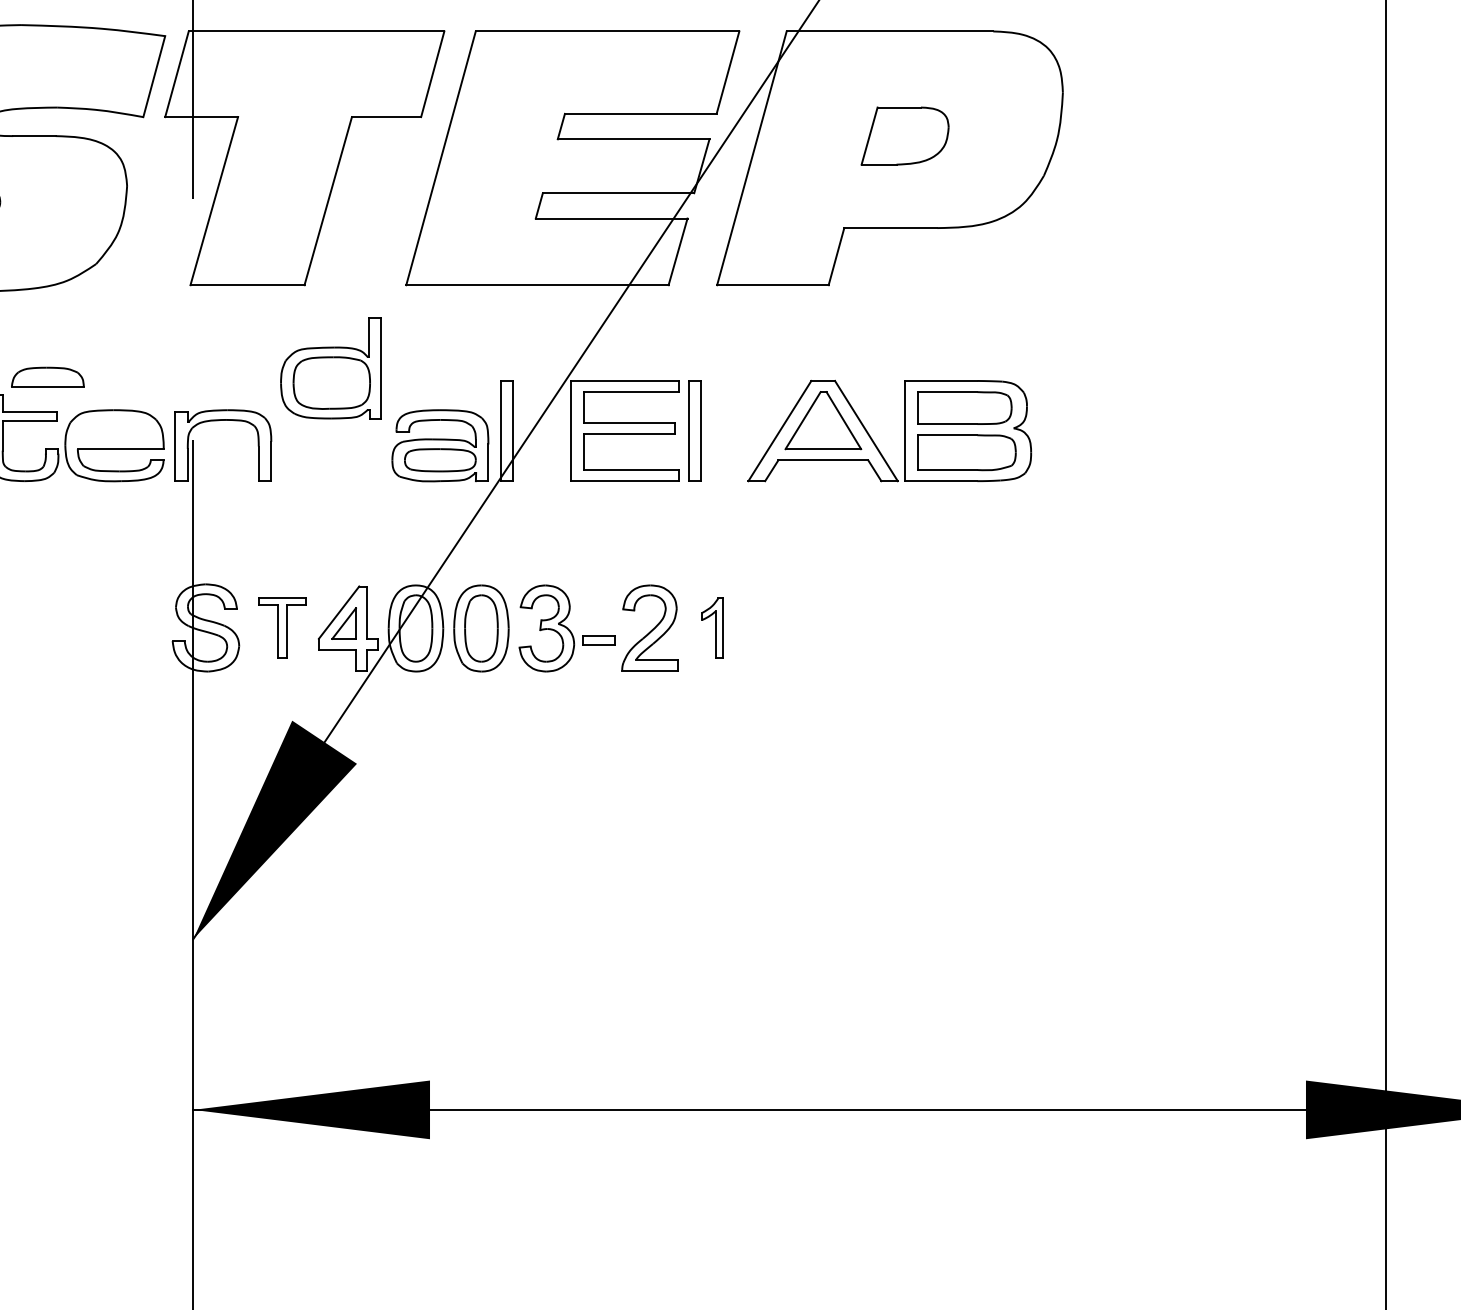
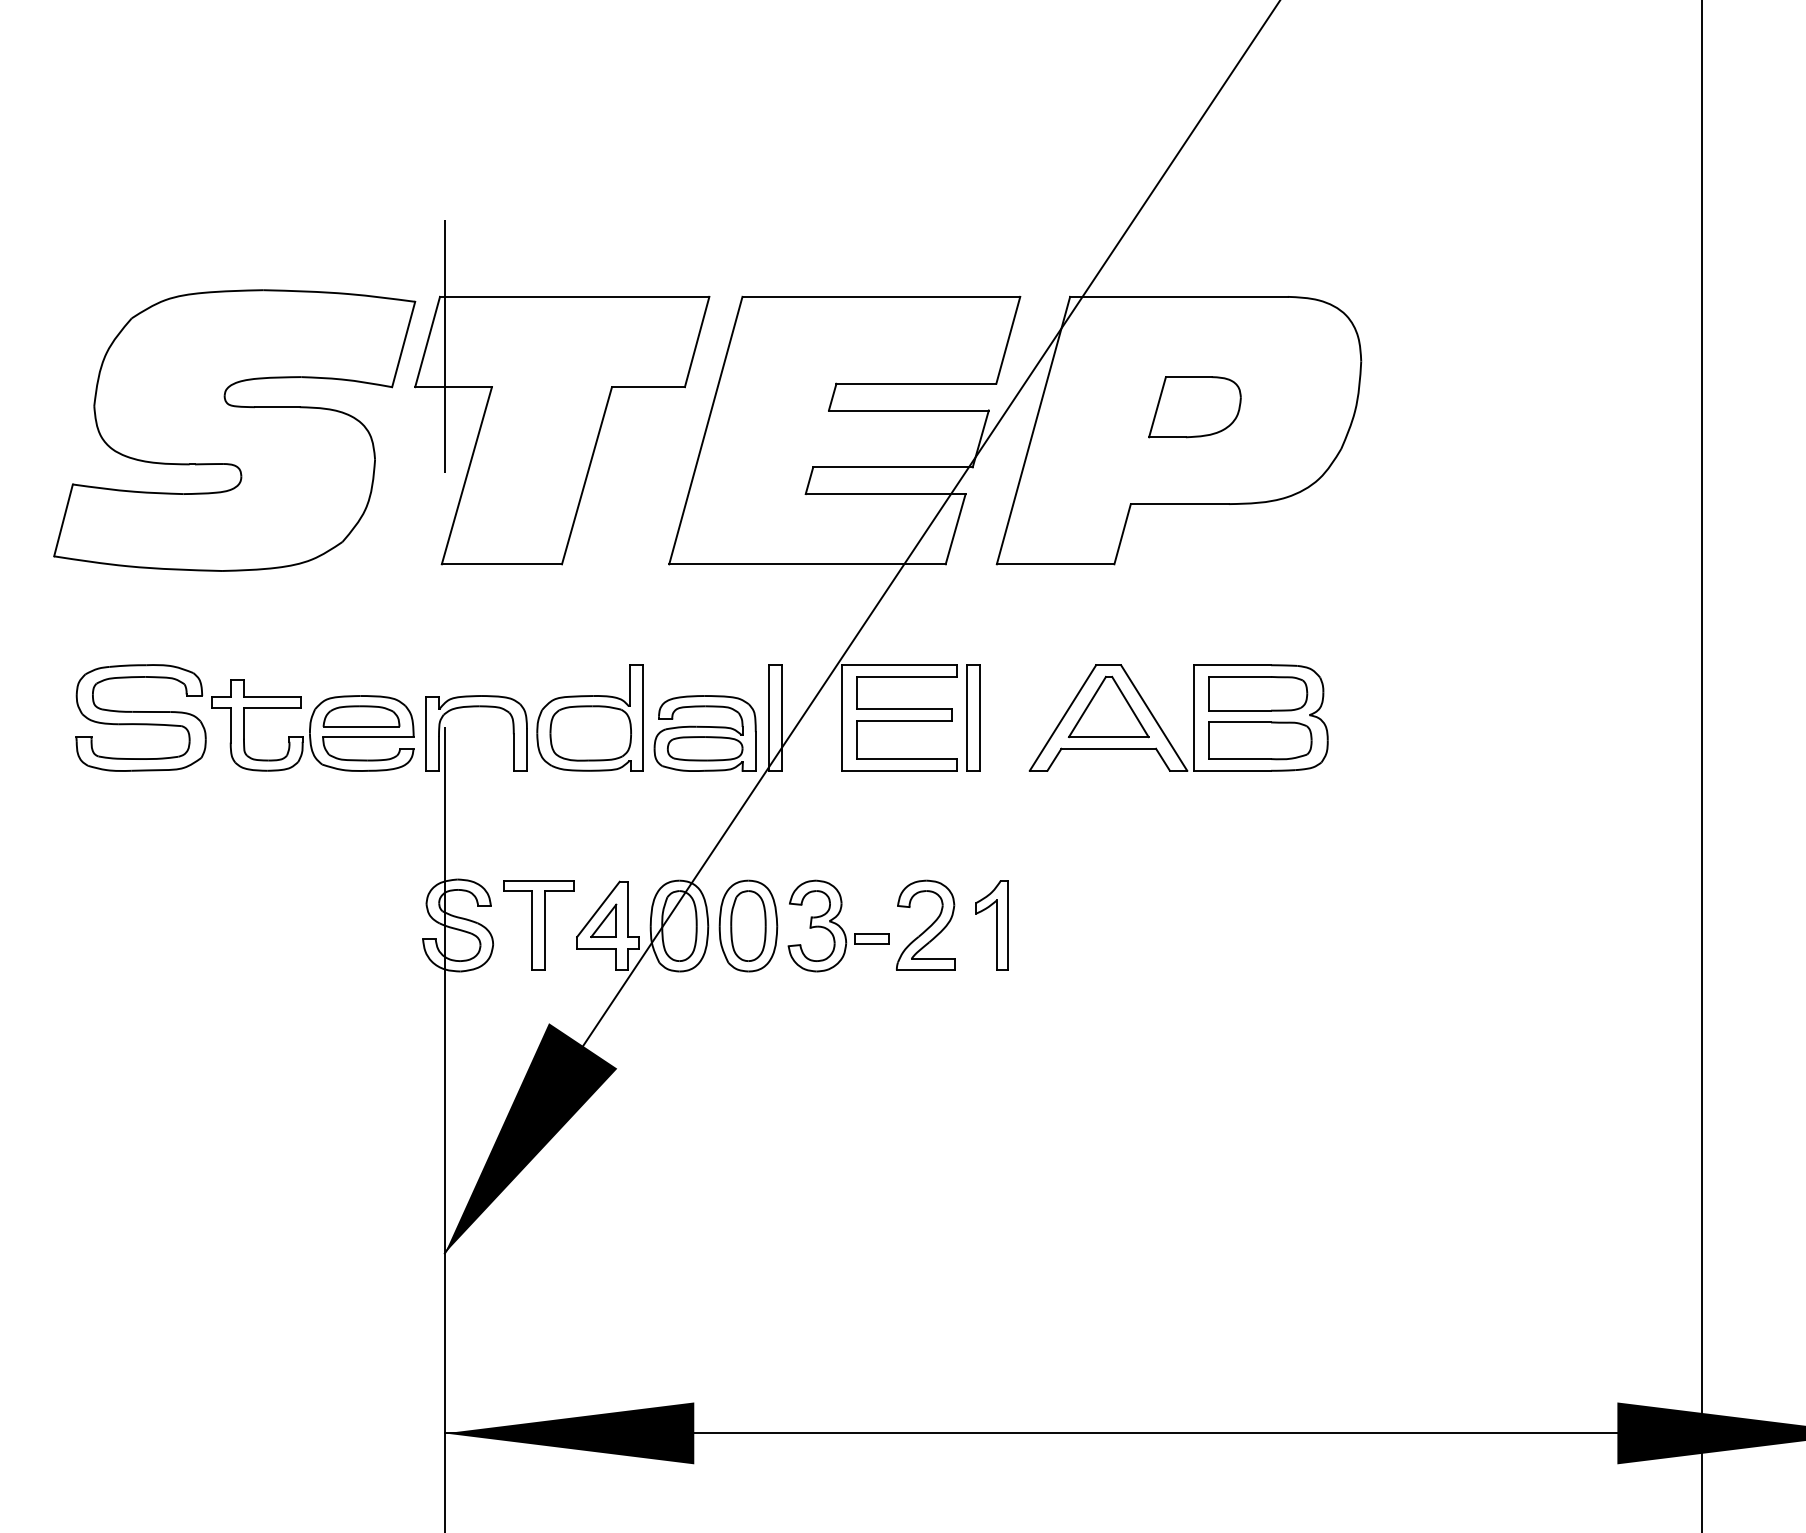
part: (330, 367) -> (589, 717), moved
part: (47, 377) -> (361, 716), moved
part: (282, 627) -> (538, 925), size x1.43
part: (712, 627) -> (991, 925), size x1.43

